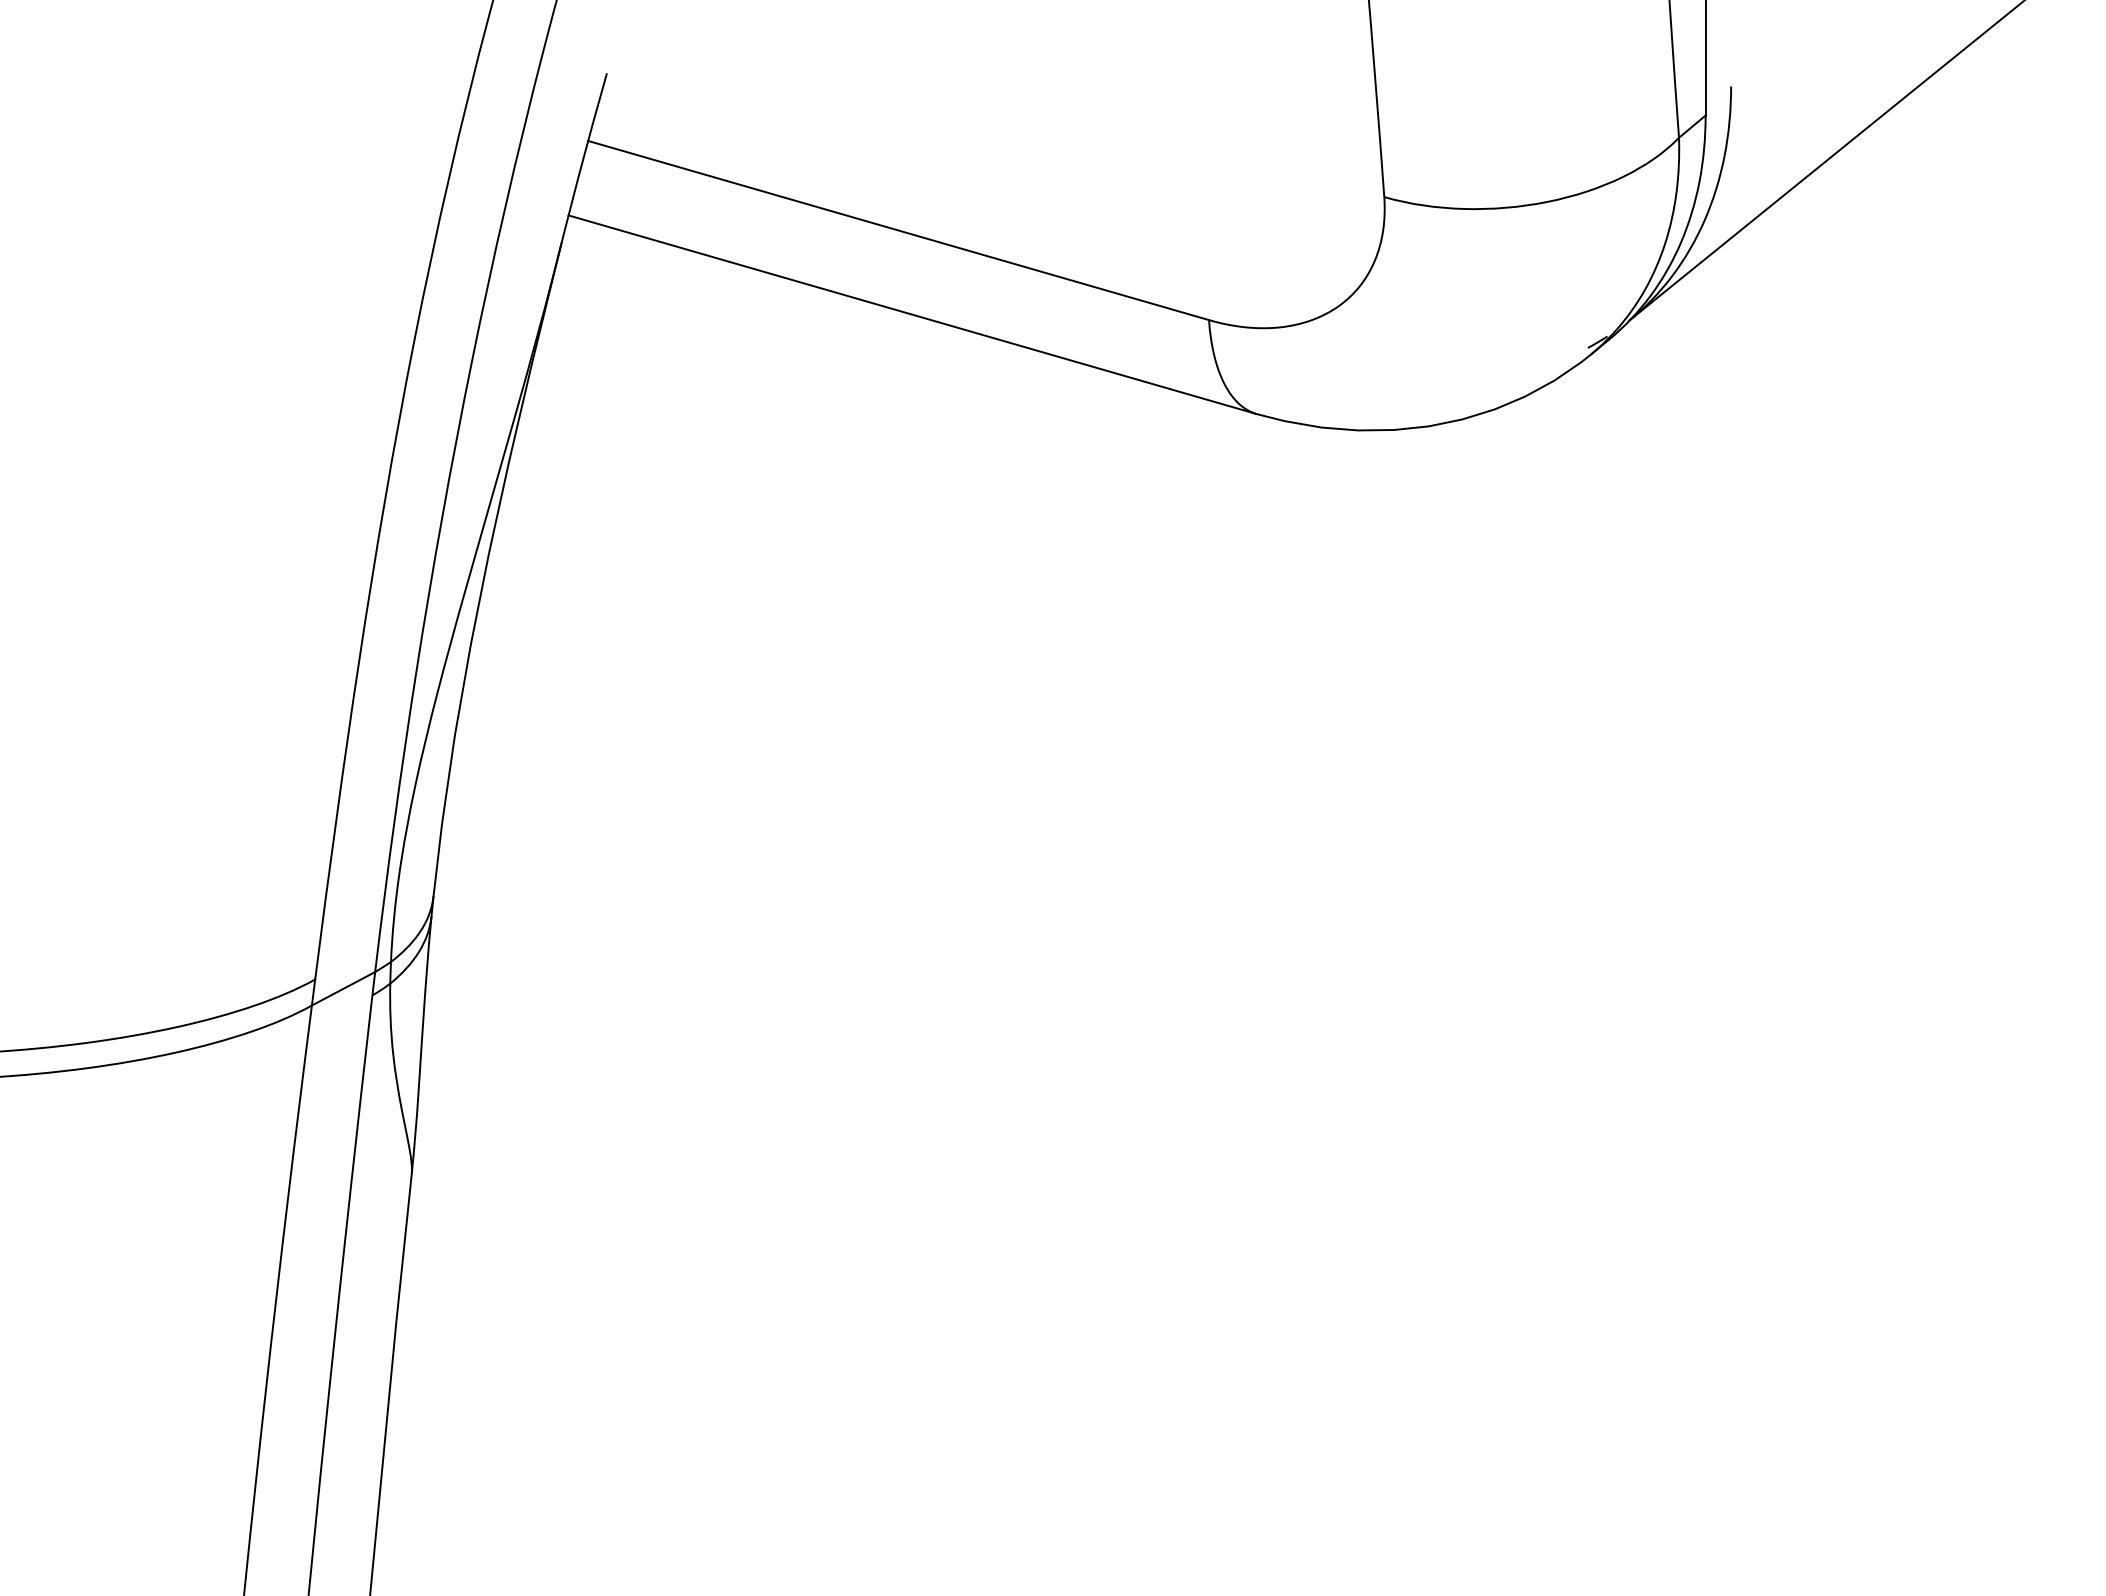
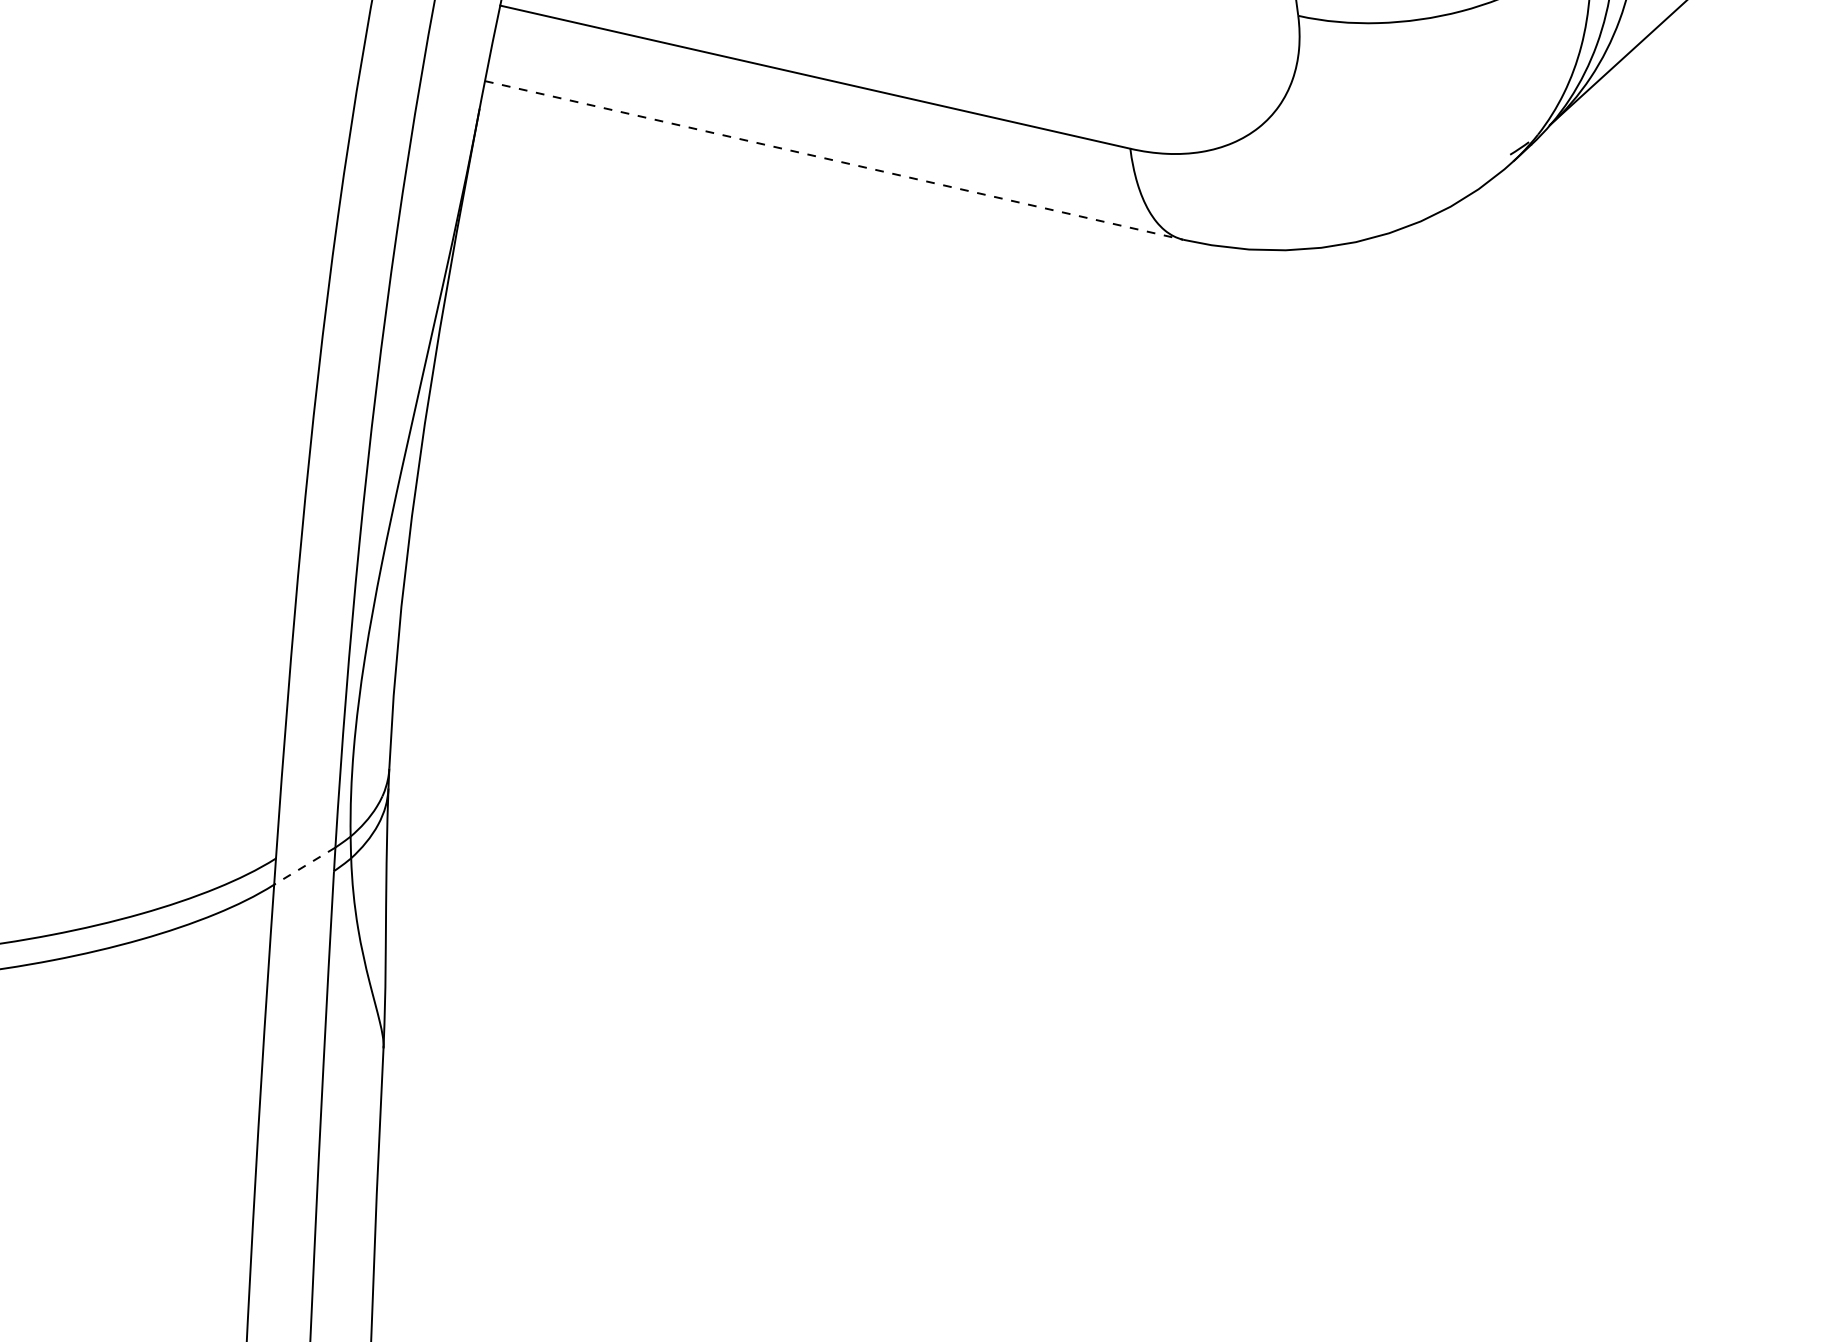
line: (913, 314) -> (835, 160), solid -> dashed
line: (343, 988) -> (304, 865), solid -> dashed

